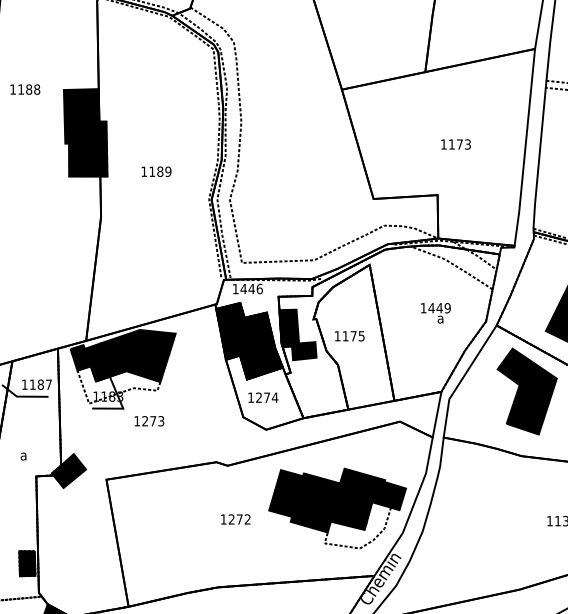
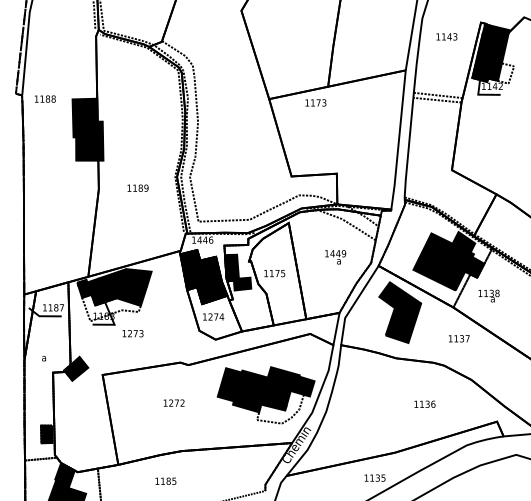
text: (455, 143) -> (315, 102), moved
text: (155, 170) -> (137, 187), moved
text: (234, 518) -> (173, 402), moved

